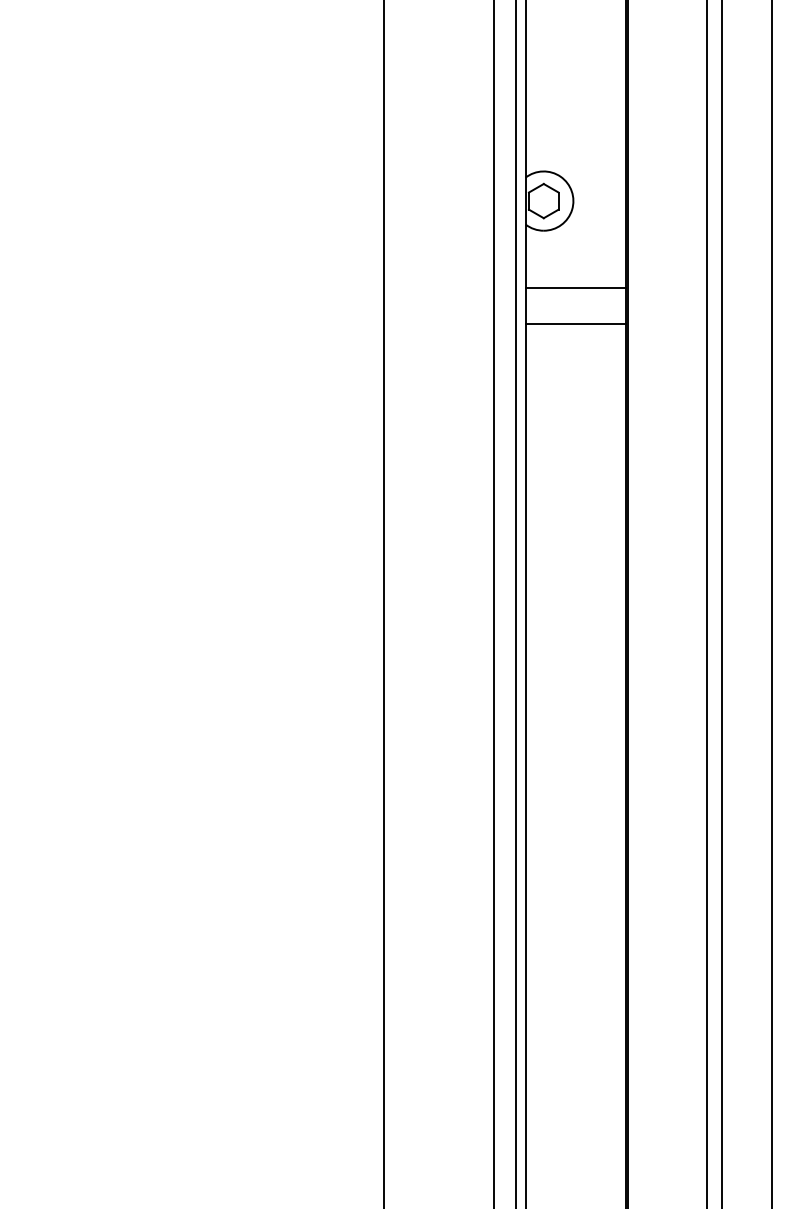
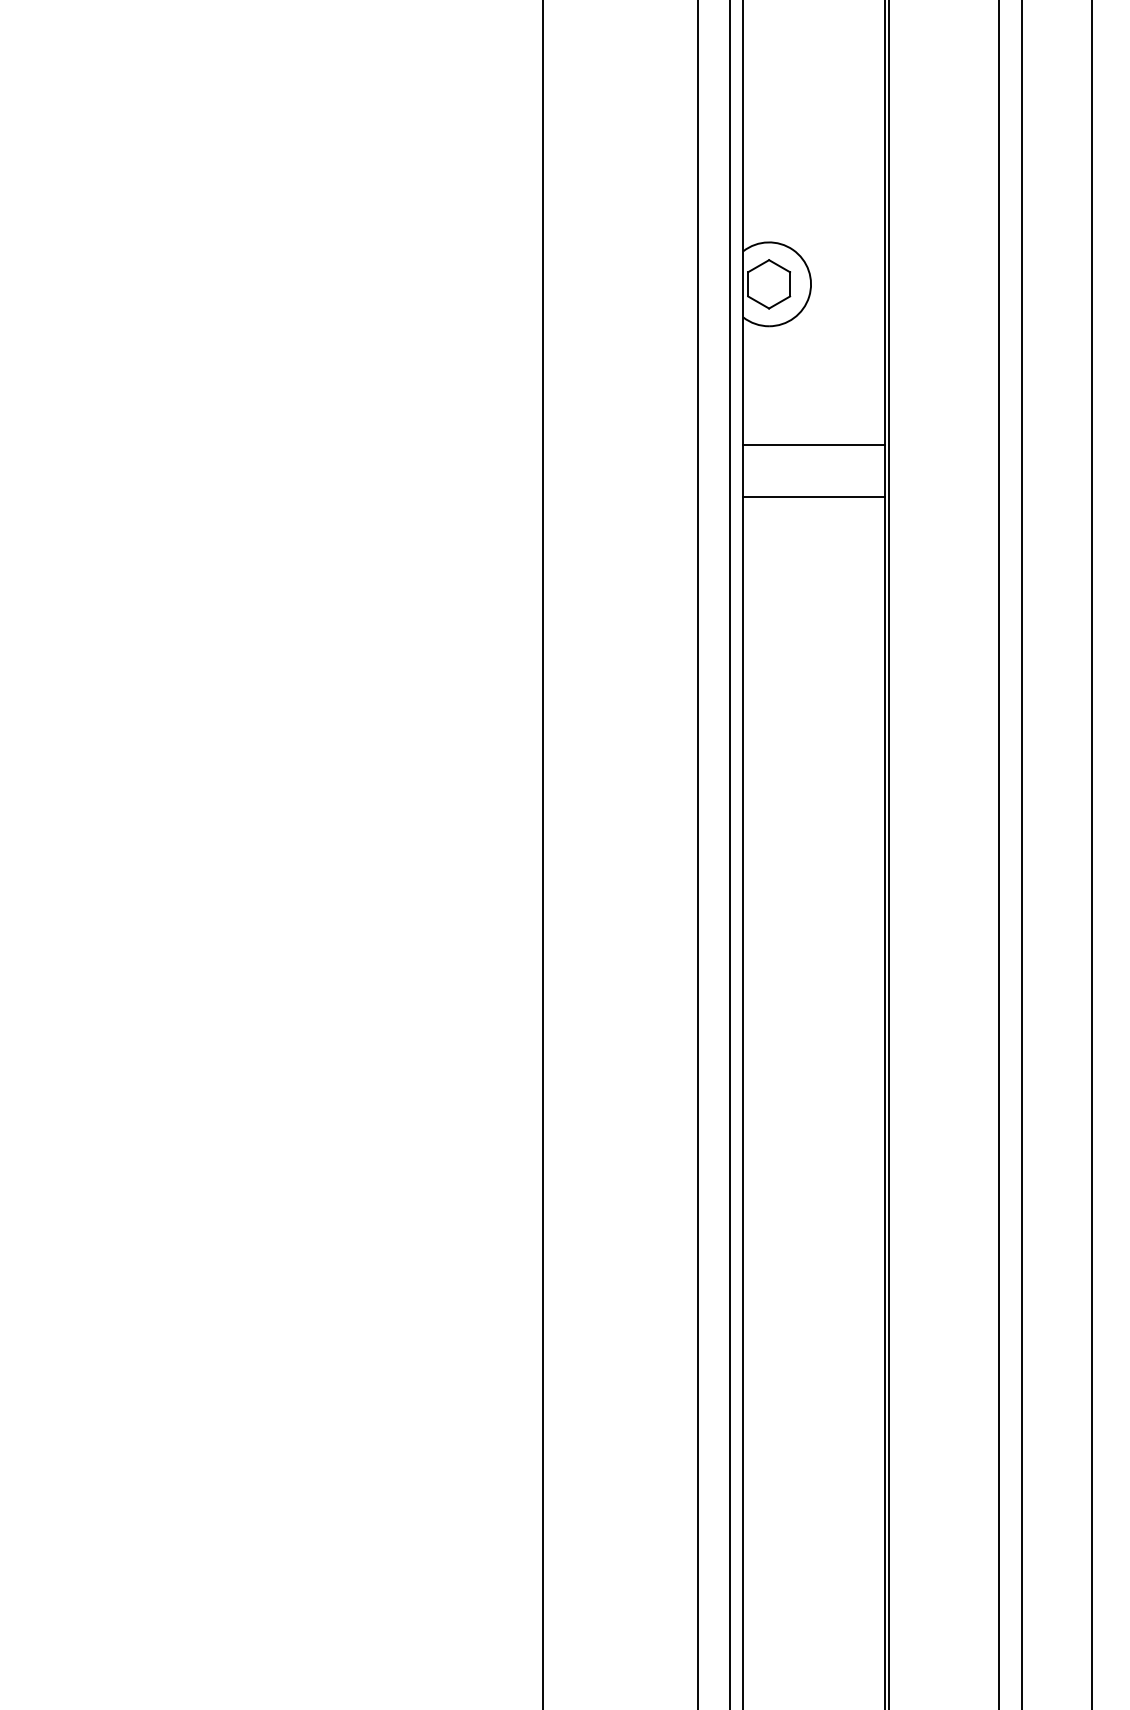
line: (575, 287) -> (814, 444), moved
line: (575, 324) -> (814, 496), moved

